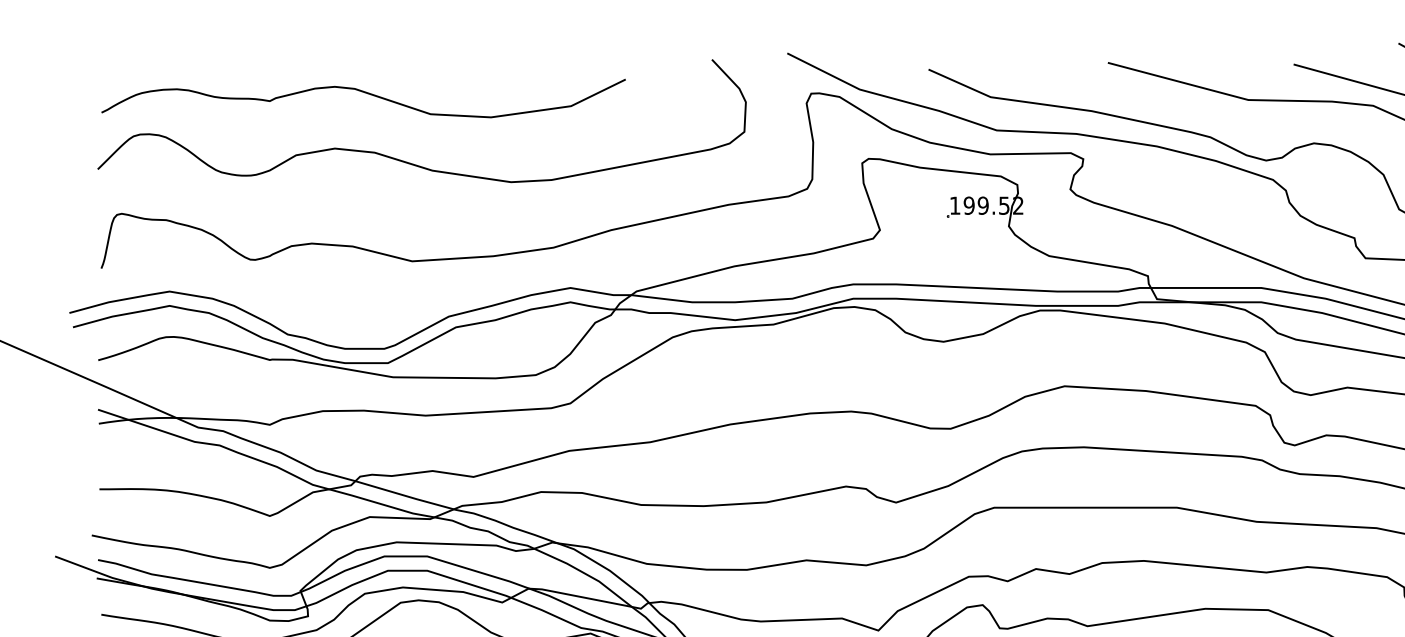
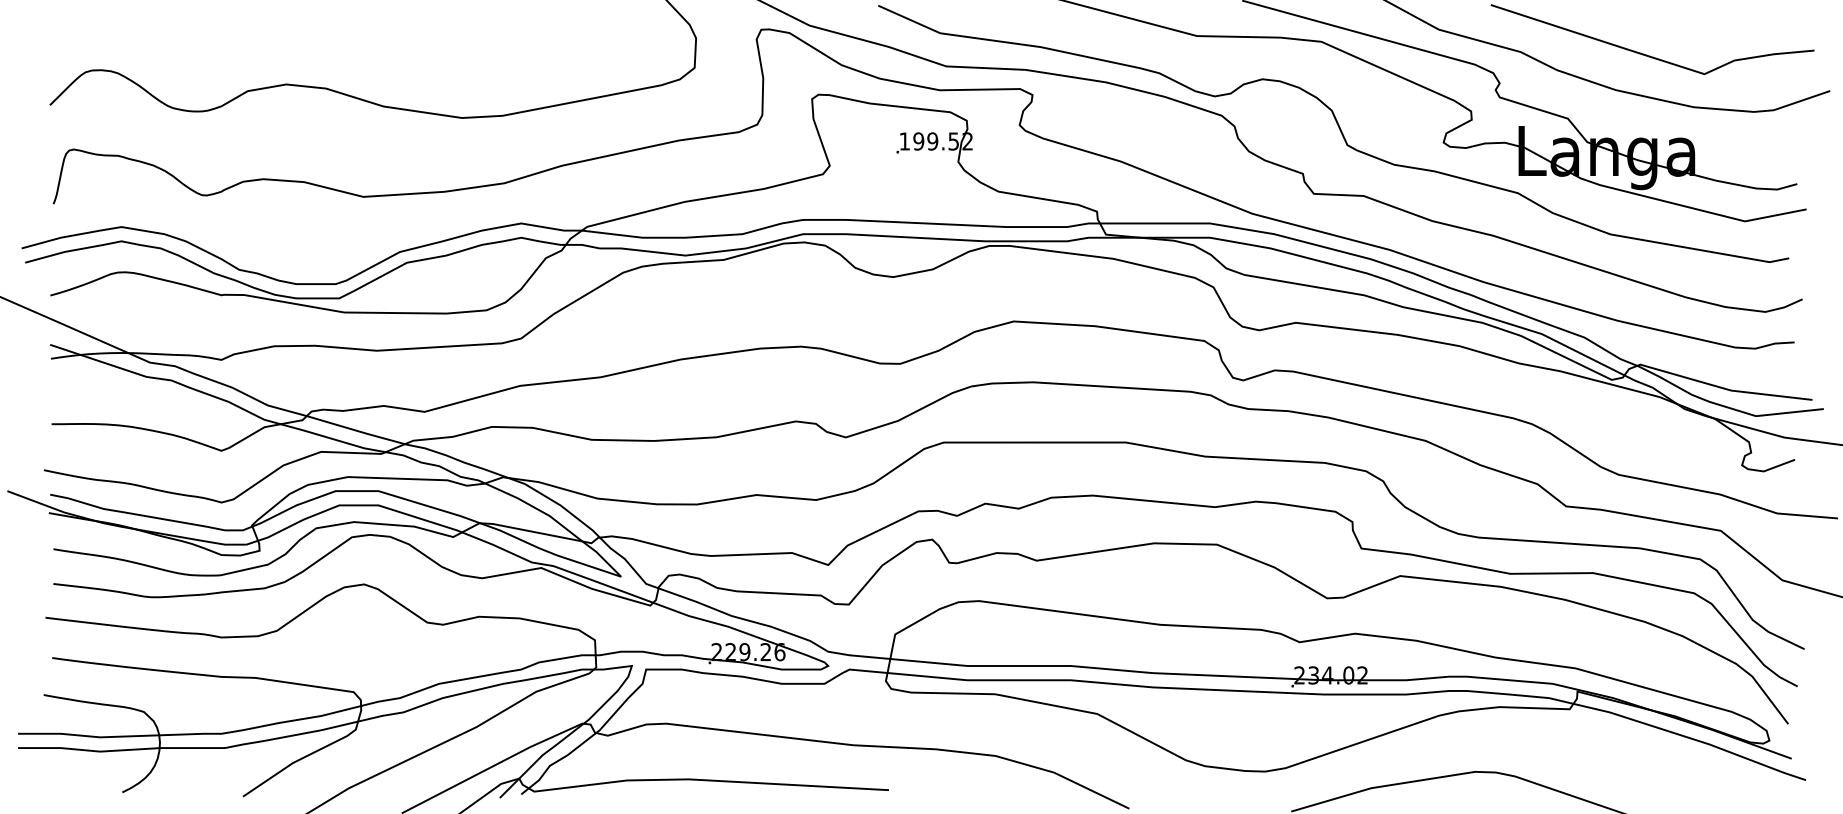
curve: (365, 93) -> (316, 29), removed

